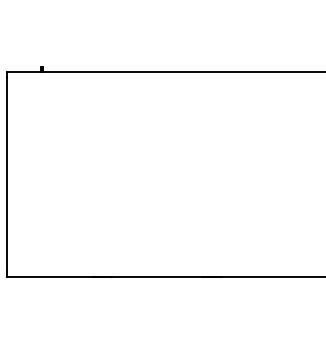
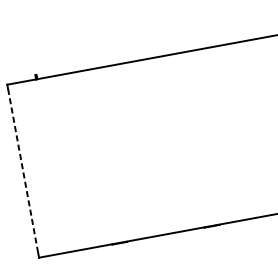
line: (7, 174) -> (23, 171), solid -> dashed

